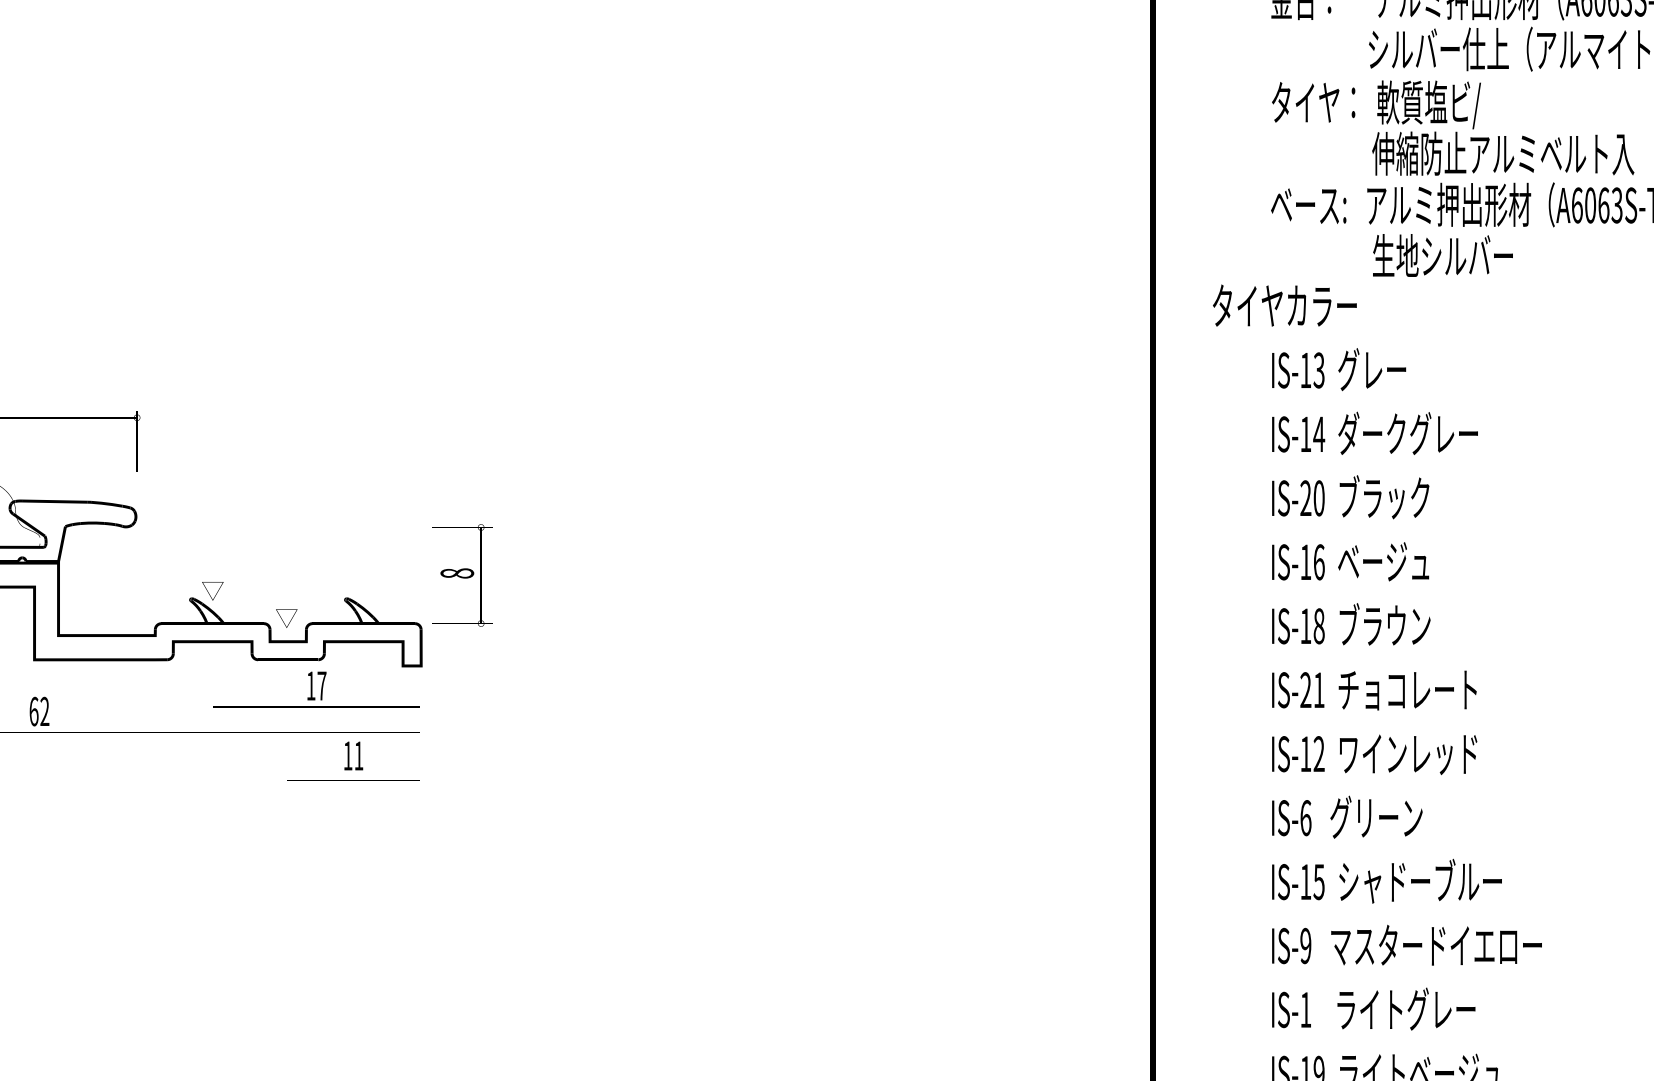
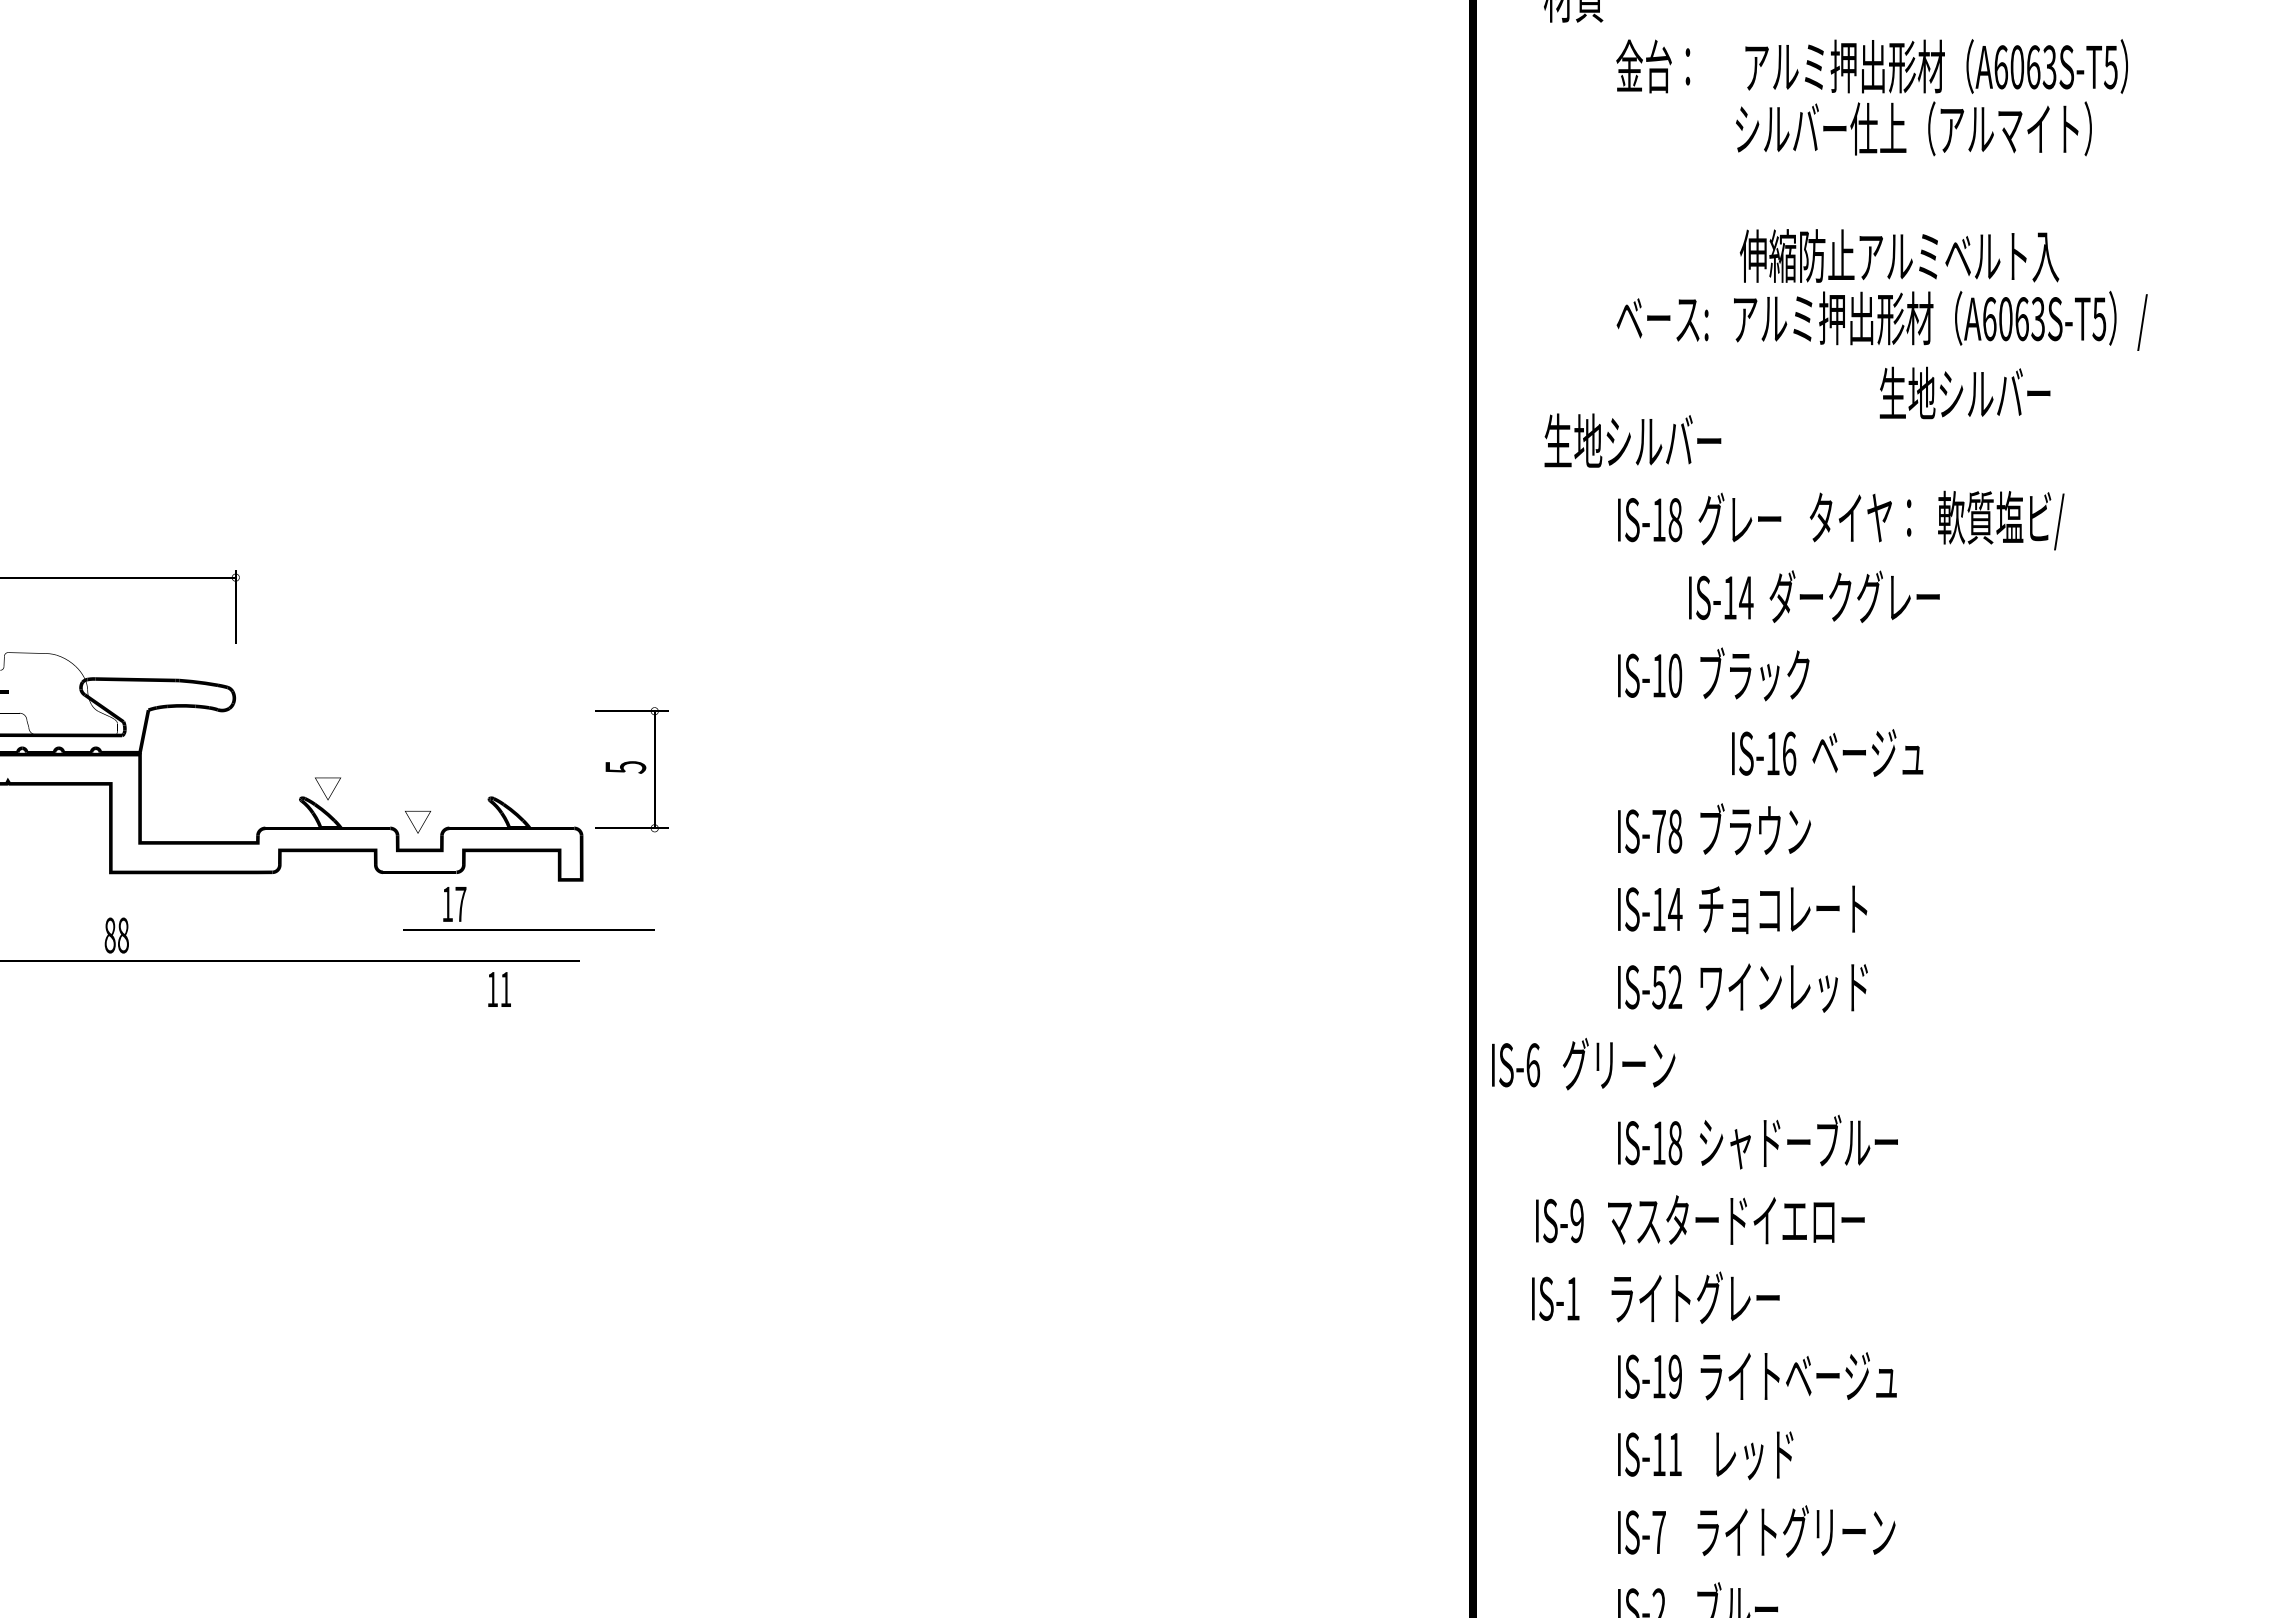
text: (1375, 104) -> (1936, 520), moved
text: (1442, 255) -> (1964, 392), moved
text: (1272, 305) -> (1618, 440), タイヤカラー -> 生地シルバー
text: (1319, 370) -> (1675, 519), IS-13 -> IS-18
text: (1375, 433) -> (1814, 596), moved
text: (1305, 498) -> (1658, 675), IS-20 -> IS-10
text: (1350, 561) -> (1827, 752), moved
text: (457, 573) -> (625, 767), 8 -> 5
text: (1305, 626) -> (1658, 831), IS-18 -> IS-78
text: (1312, 689) -> (1667, 908), IS-21 -> IS-14
line: (315, 706) -> (528, 929), moved
text: (39, 711) -> (116, 935), 62 -> 88
text: (1305, 754) -> (1658, 987), IS-12 -> IS-52
line: (352, 779) -> (498, 1018), removed
text: (1347, 817) -> (1583, 1064), moved
text: (1319, 882) -> (1675, 1143), IS-15 -> IS-18
text: (1407, 944) -> (1700, 1219), moved
text: (1373, 1008) -> (1655, 1297), moved

